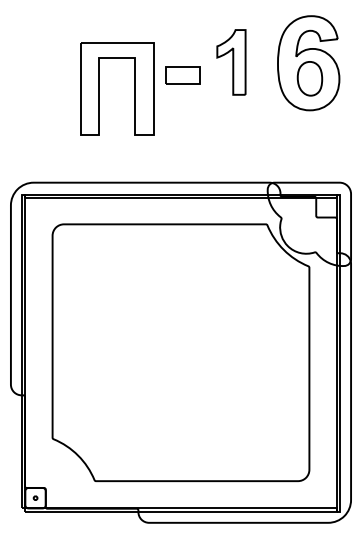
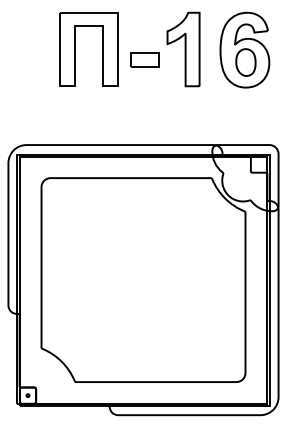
part: (231, 62) -> (183, 49), size x1.43
part: (134, 88) -> (102, 49), moved

